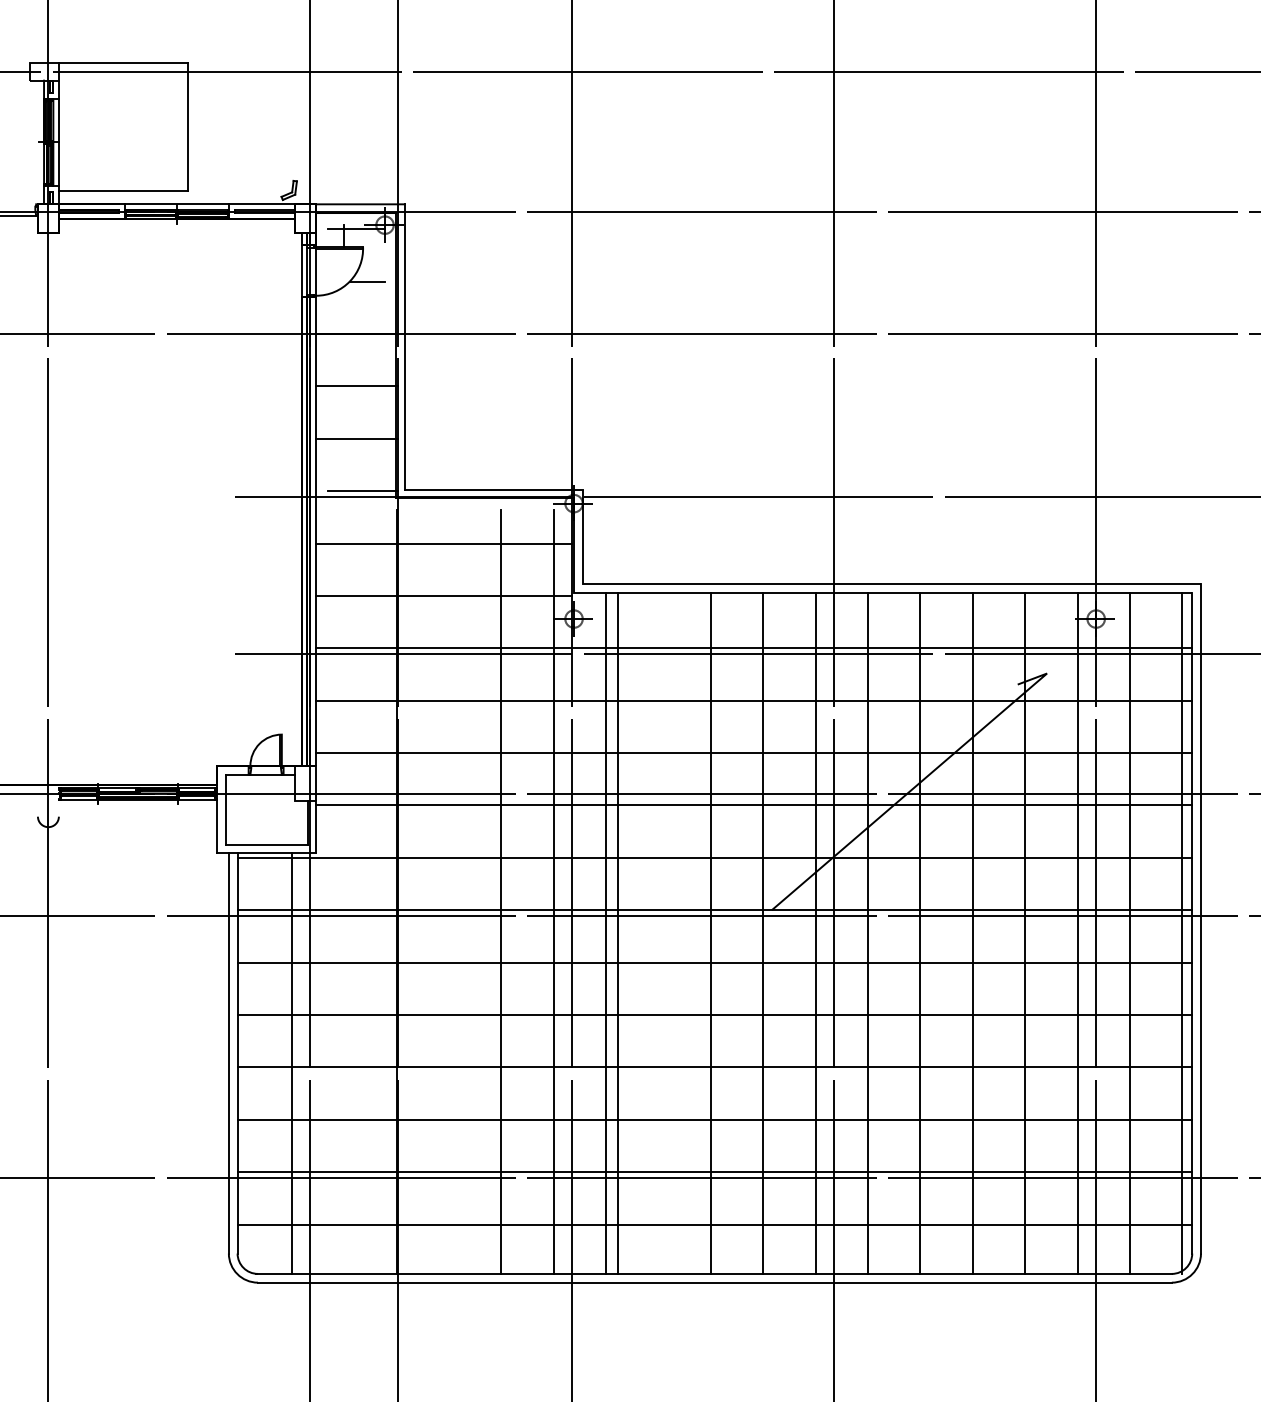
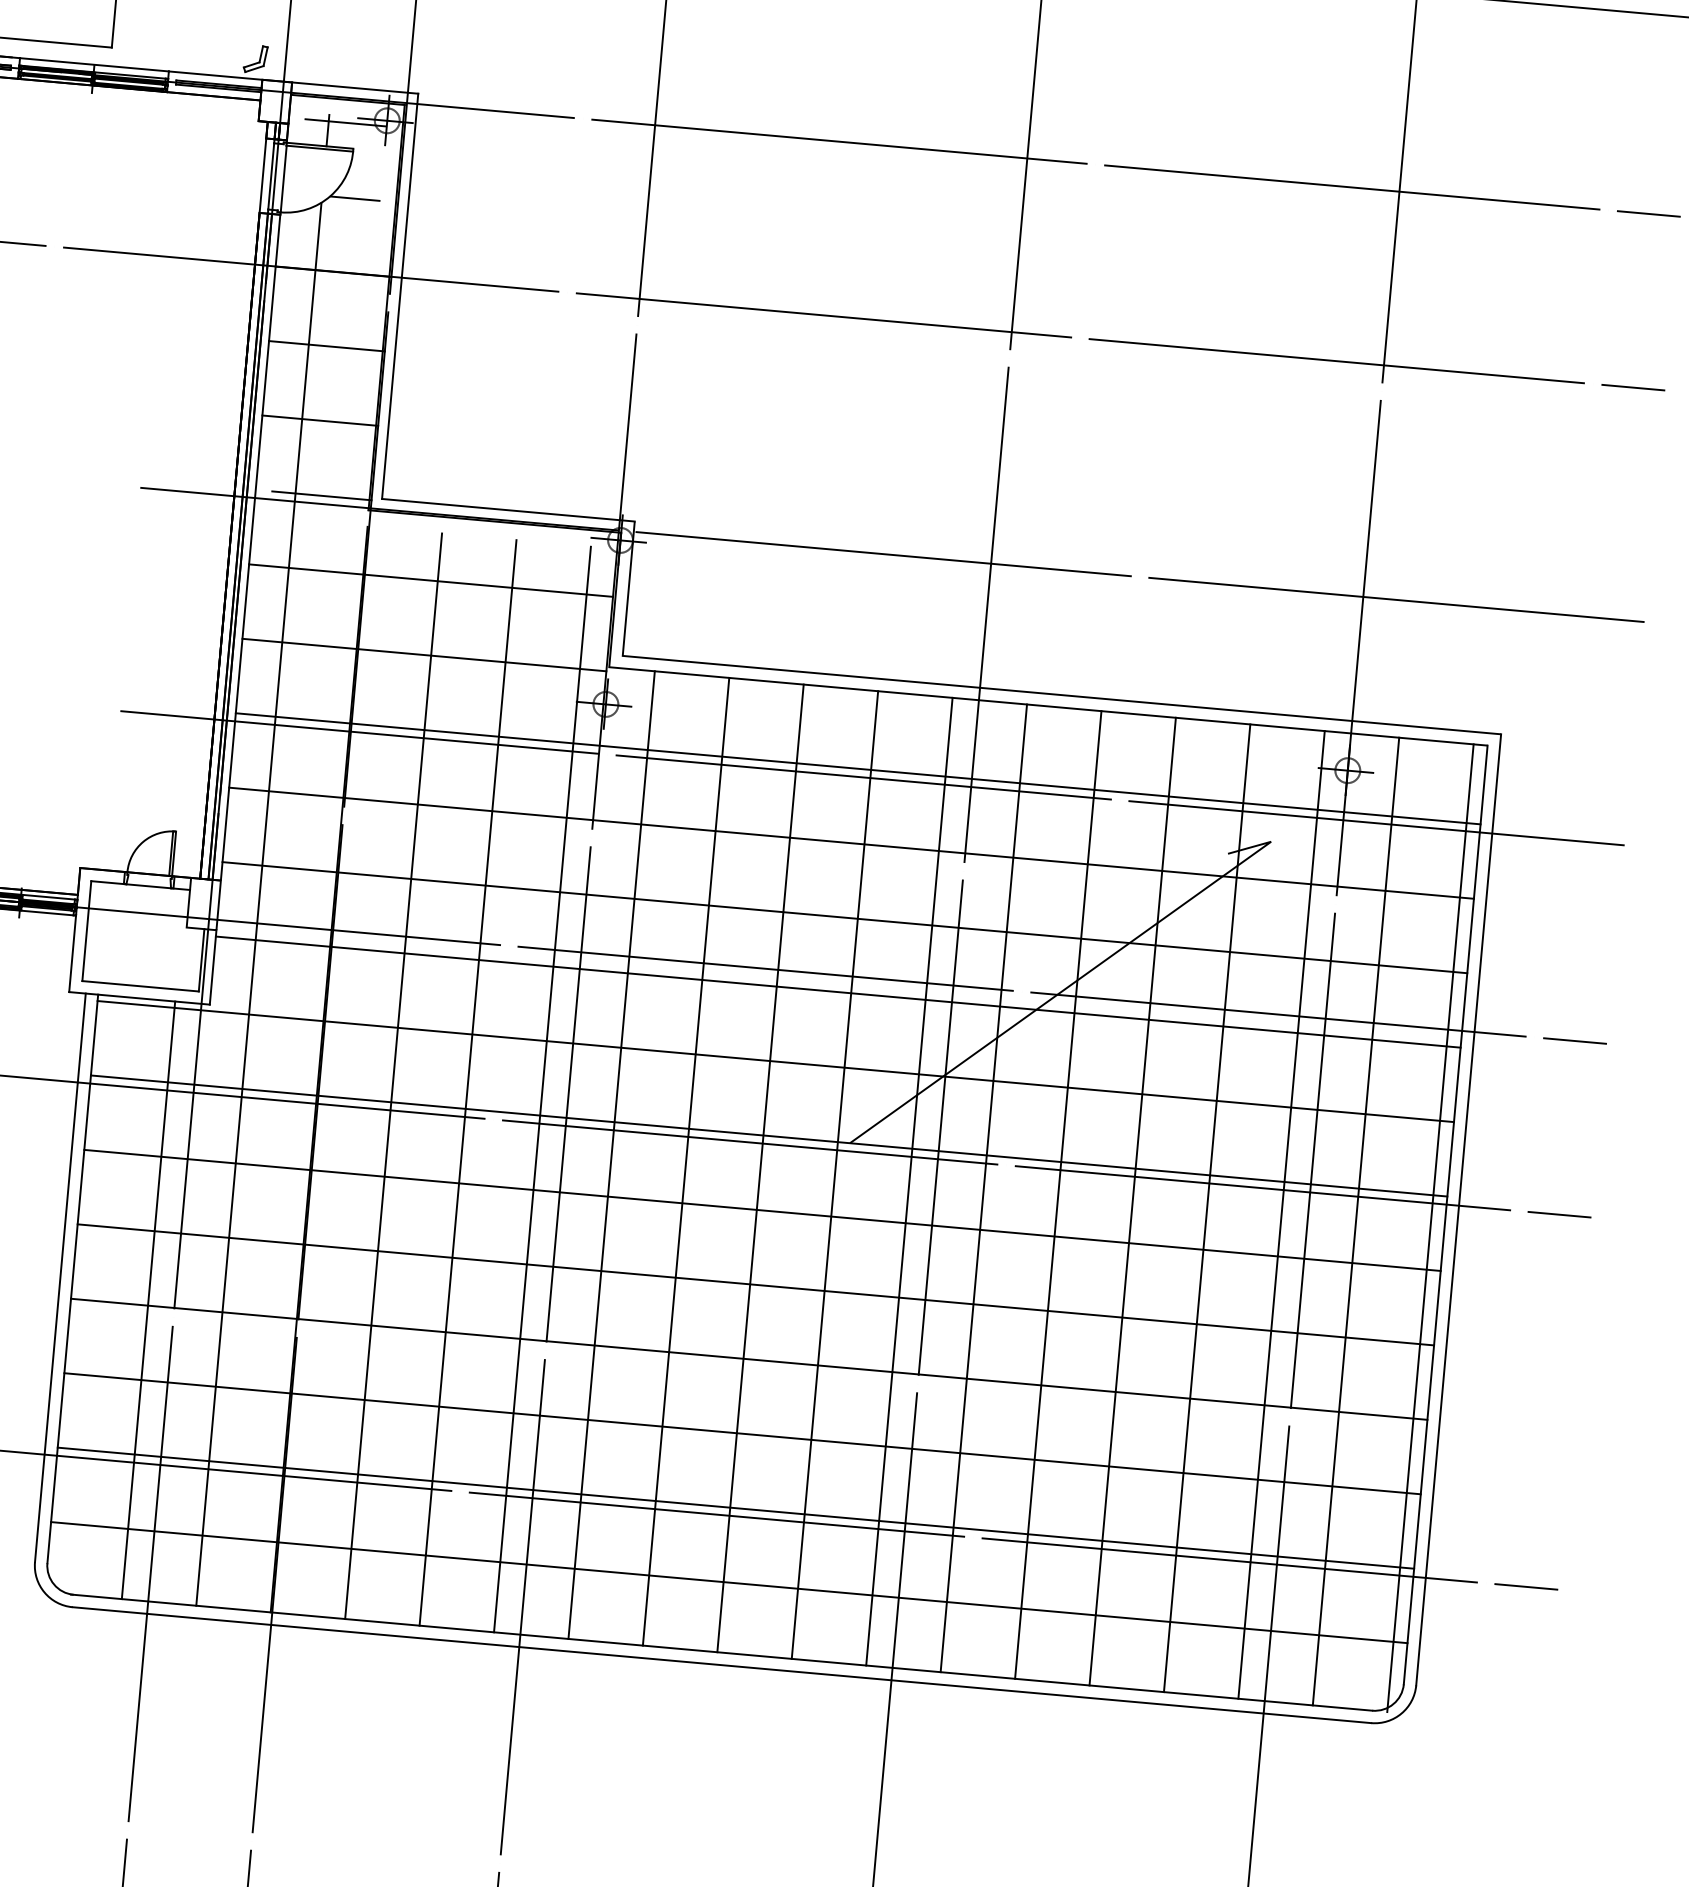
line: (344, 779) -> (259, 903), added
line: (448, 891) -> (392, 1075), added
line: (617, 932) -> (686, 1160), moved

